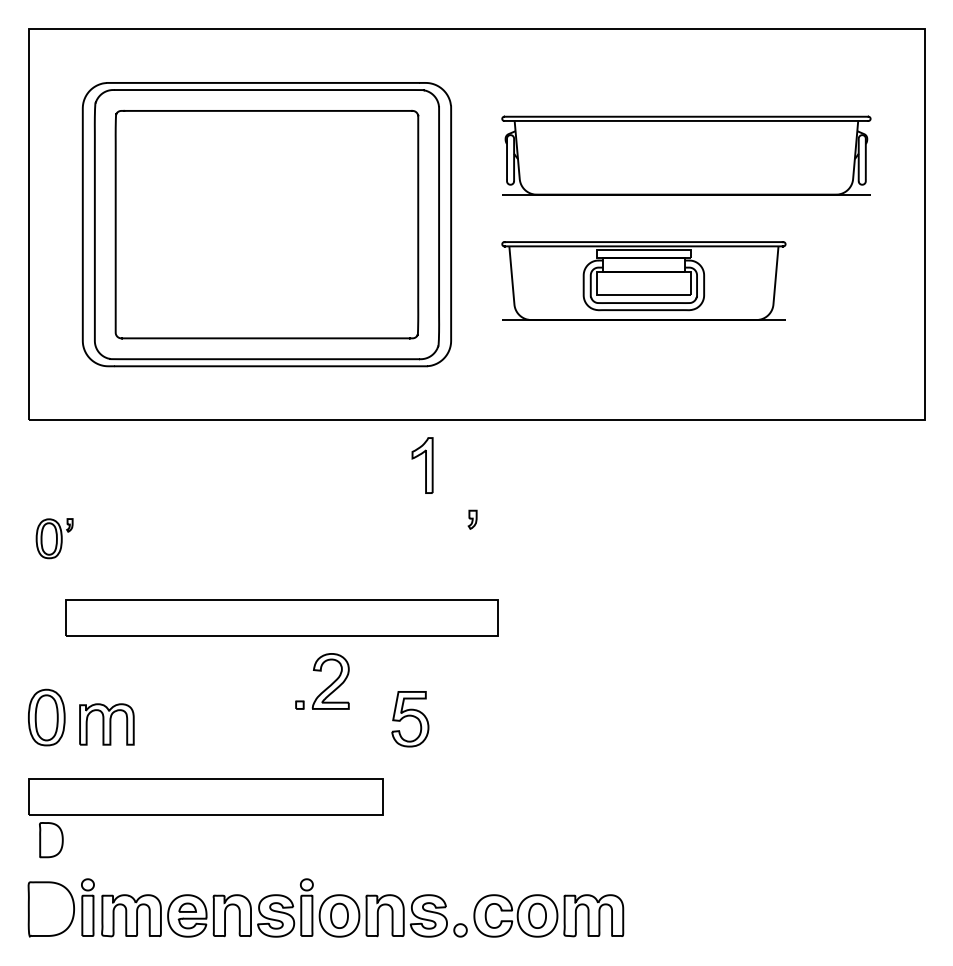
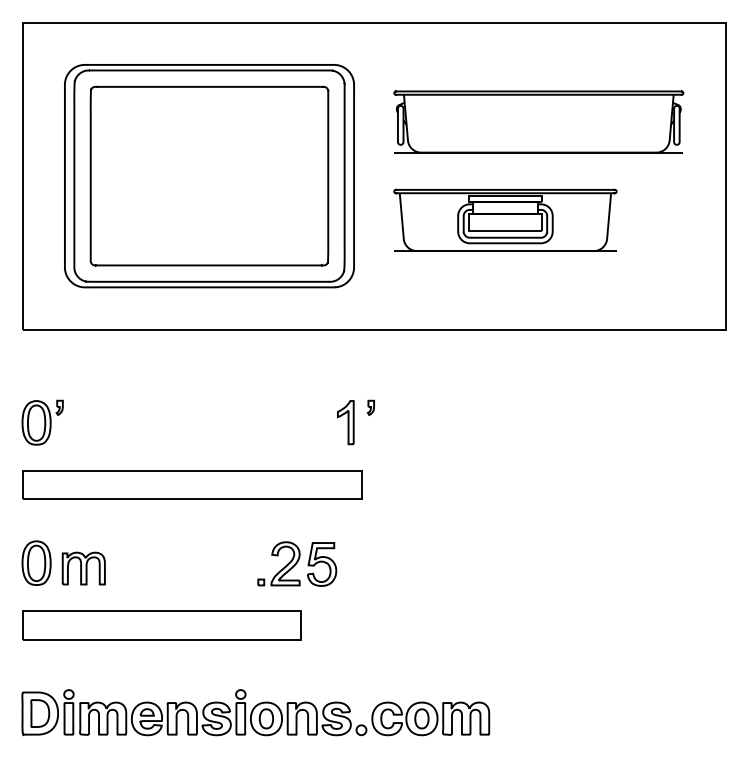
part: (422, 465) -> (345, 422), moved
part: (54, 538) -> (42, 422), size x1.43
part: (281, 617) -> (191, 484), moved
part: (327, 686) -> (282, 567), moved
part: (51, 840) -> (40, 713), moved

